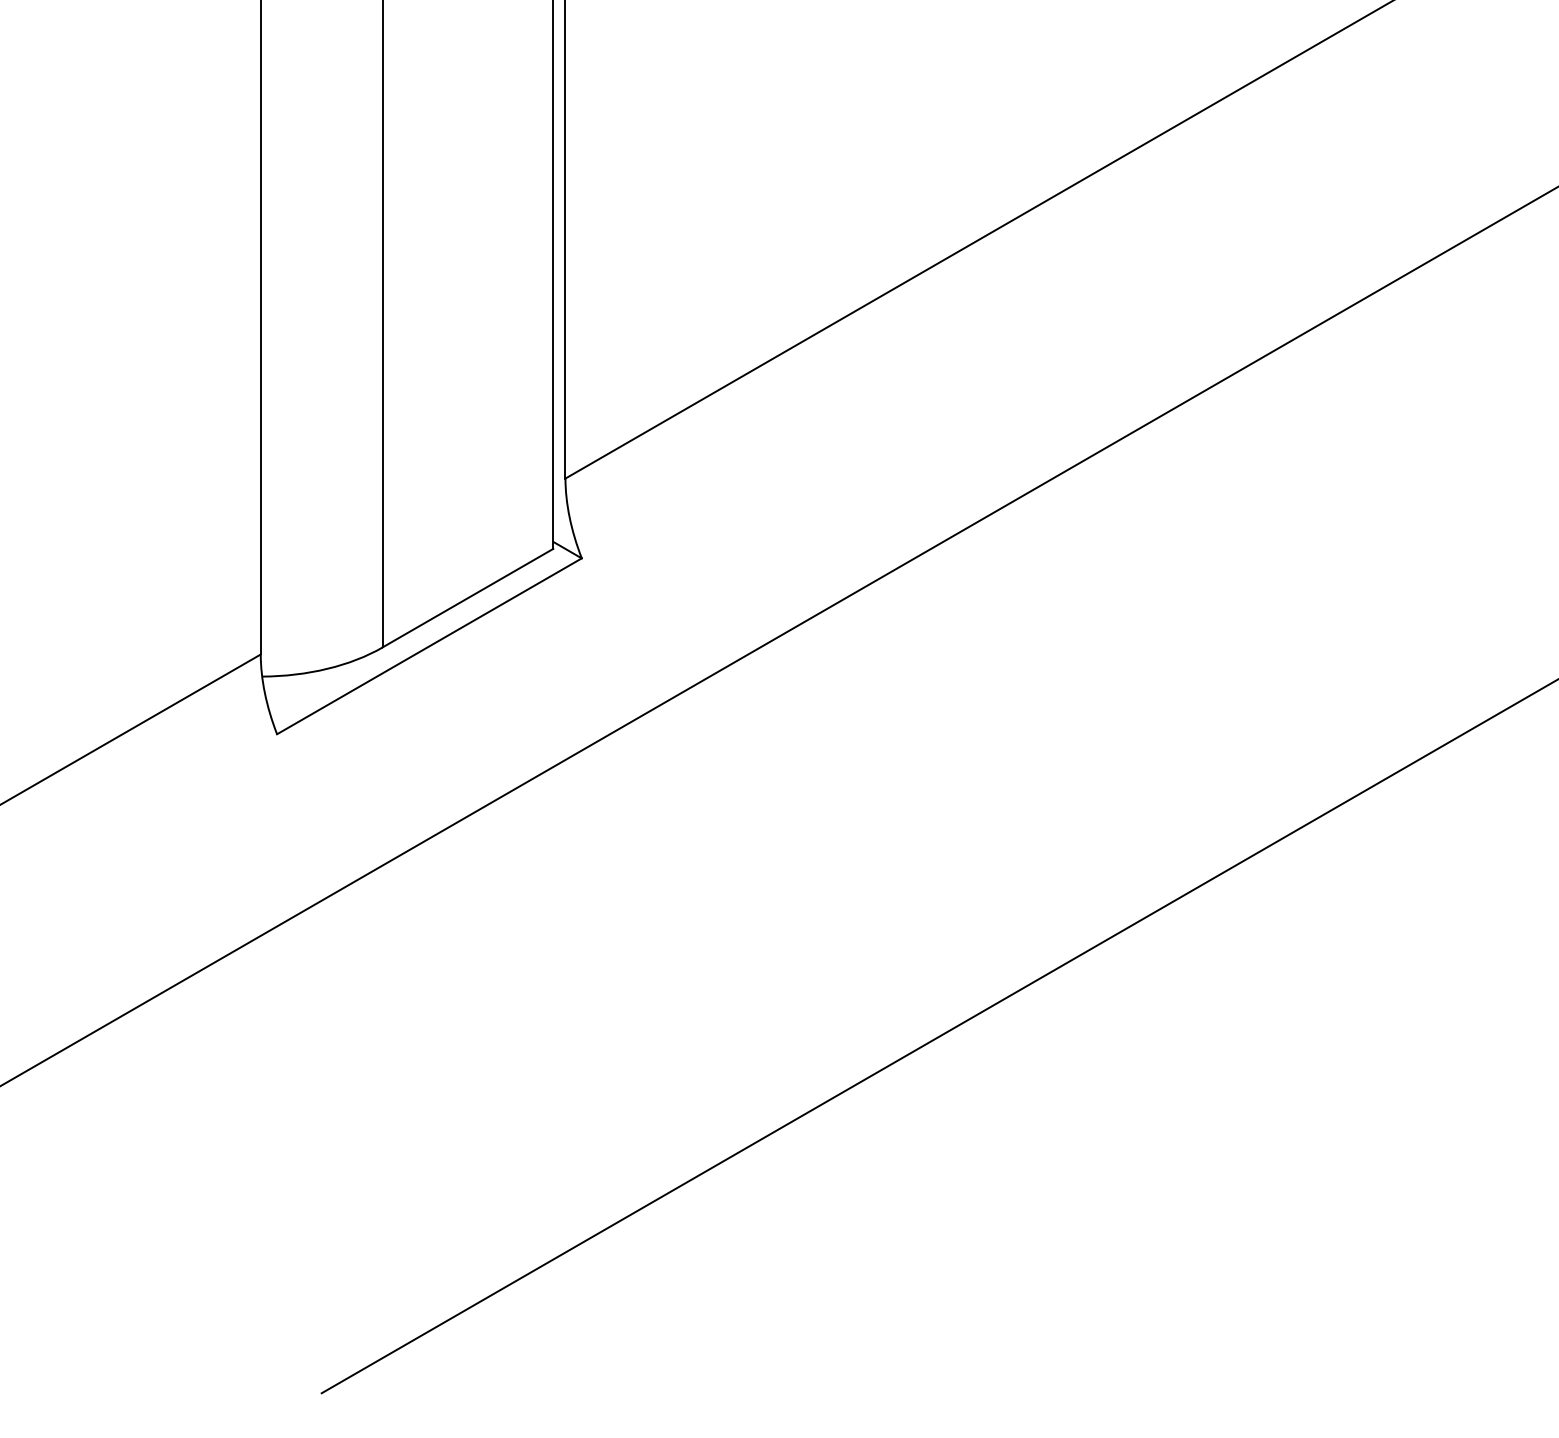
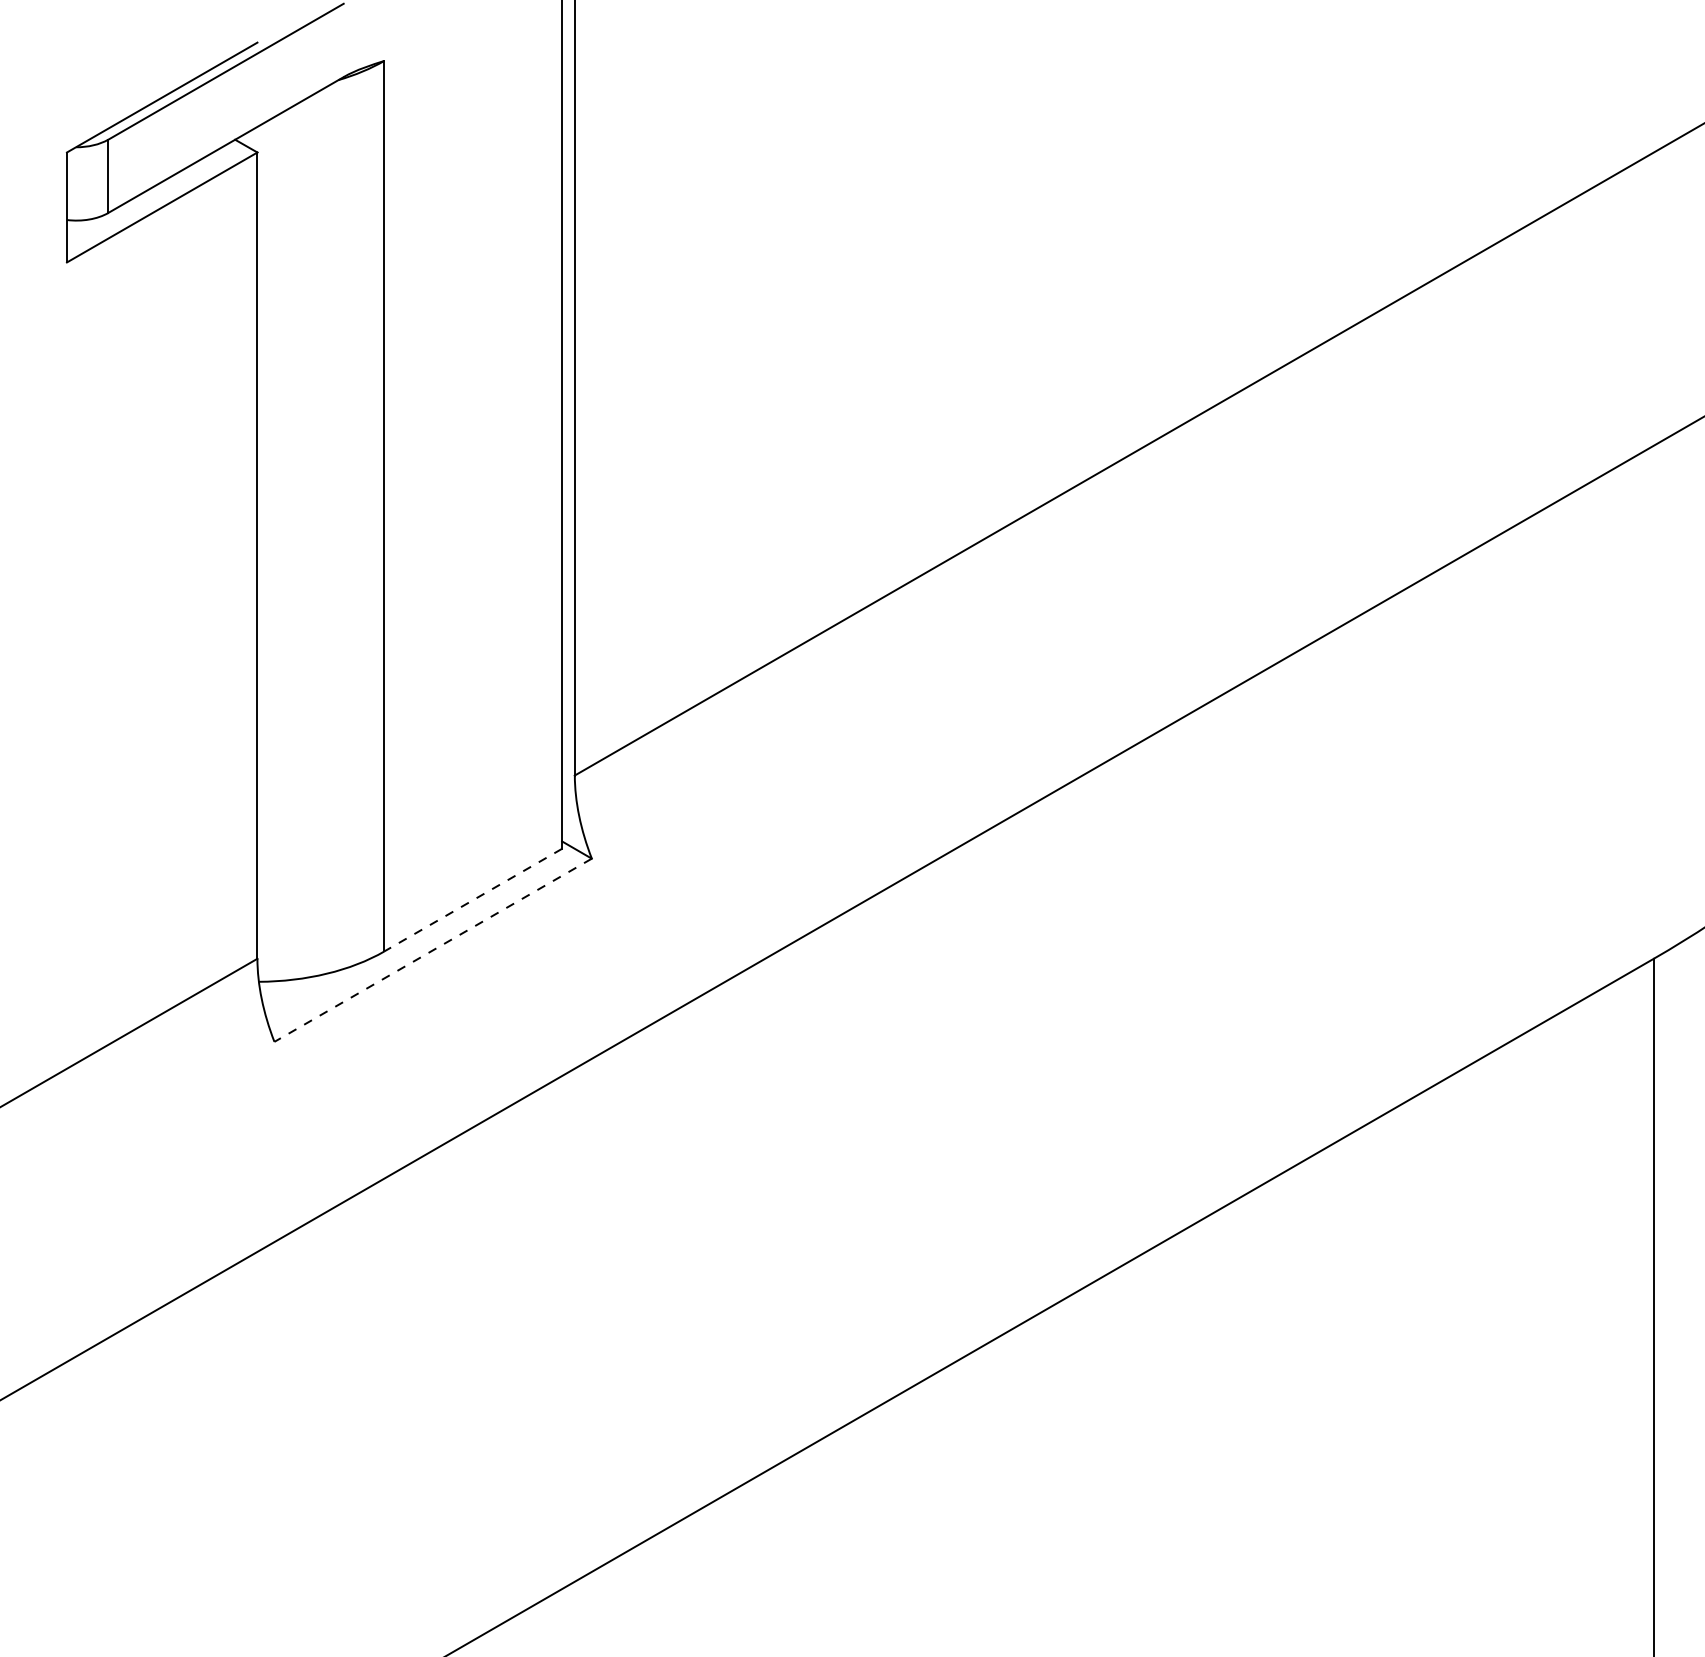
line: (468, 598) -> (473, 900), solid -> dashed
line: (428, 646) -> (432, 950), solid -> dashed

